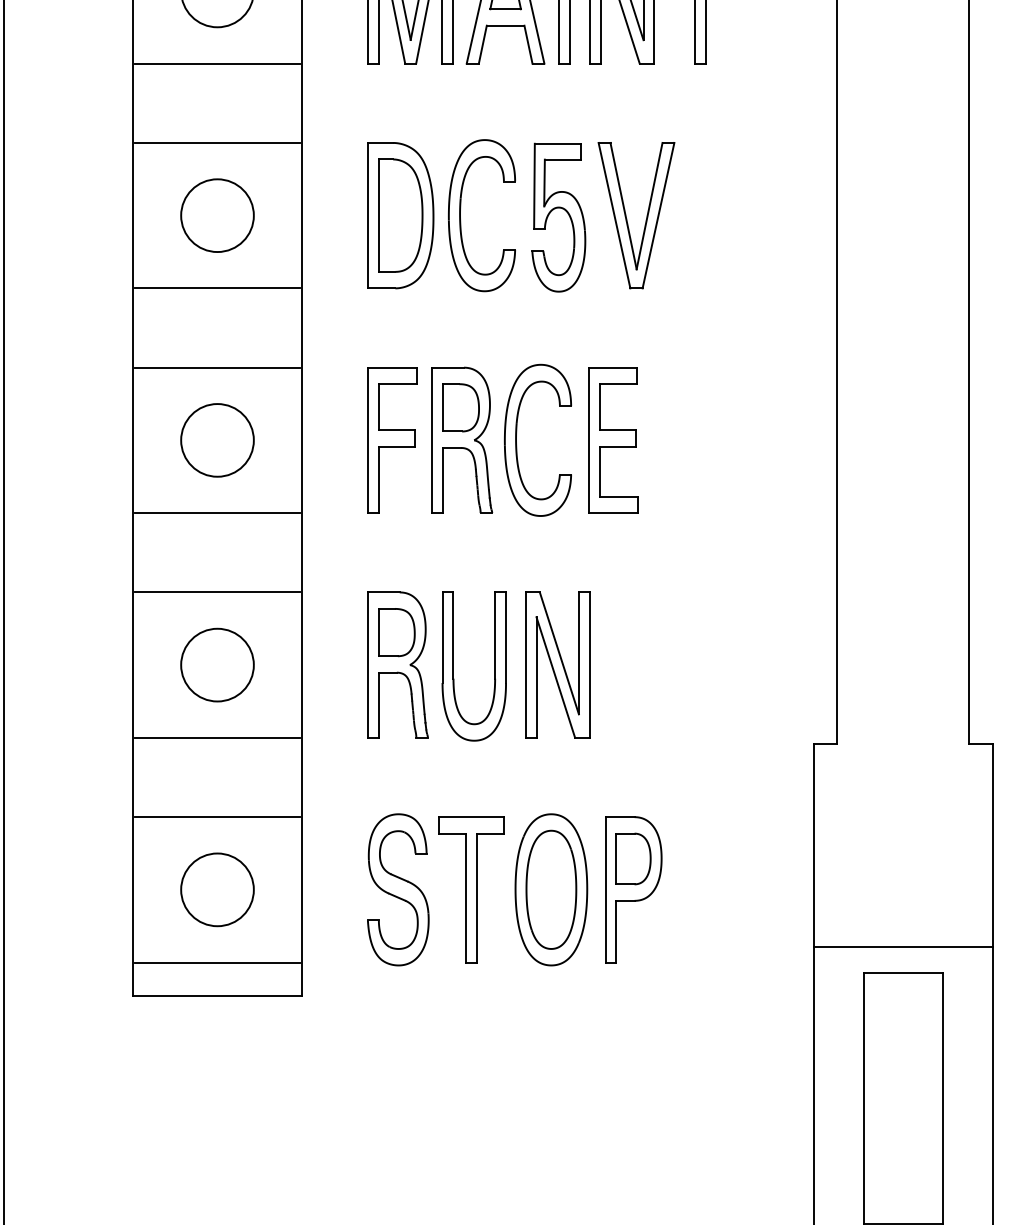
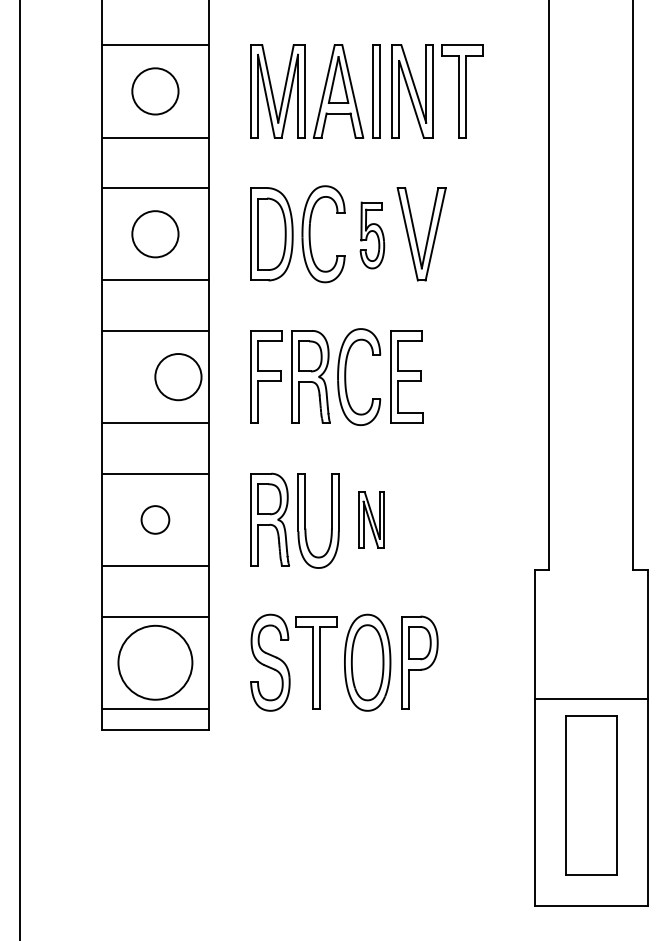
part: (559, 217) -> (372, 235), size x0.7
circle: (217, 441) -> (178, 377), moved
circle: (217, 664) -> (155, 519), size x0.6
part: (557, 664) -> (371, 519), size x0.6
circle: (217, 889) -> (155, 662), size x1.6

